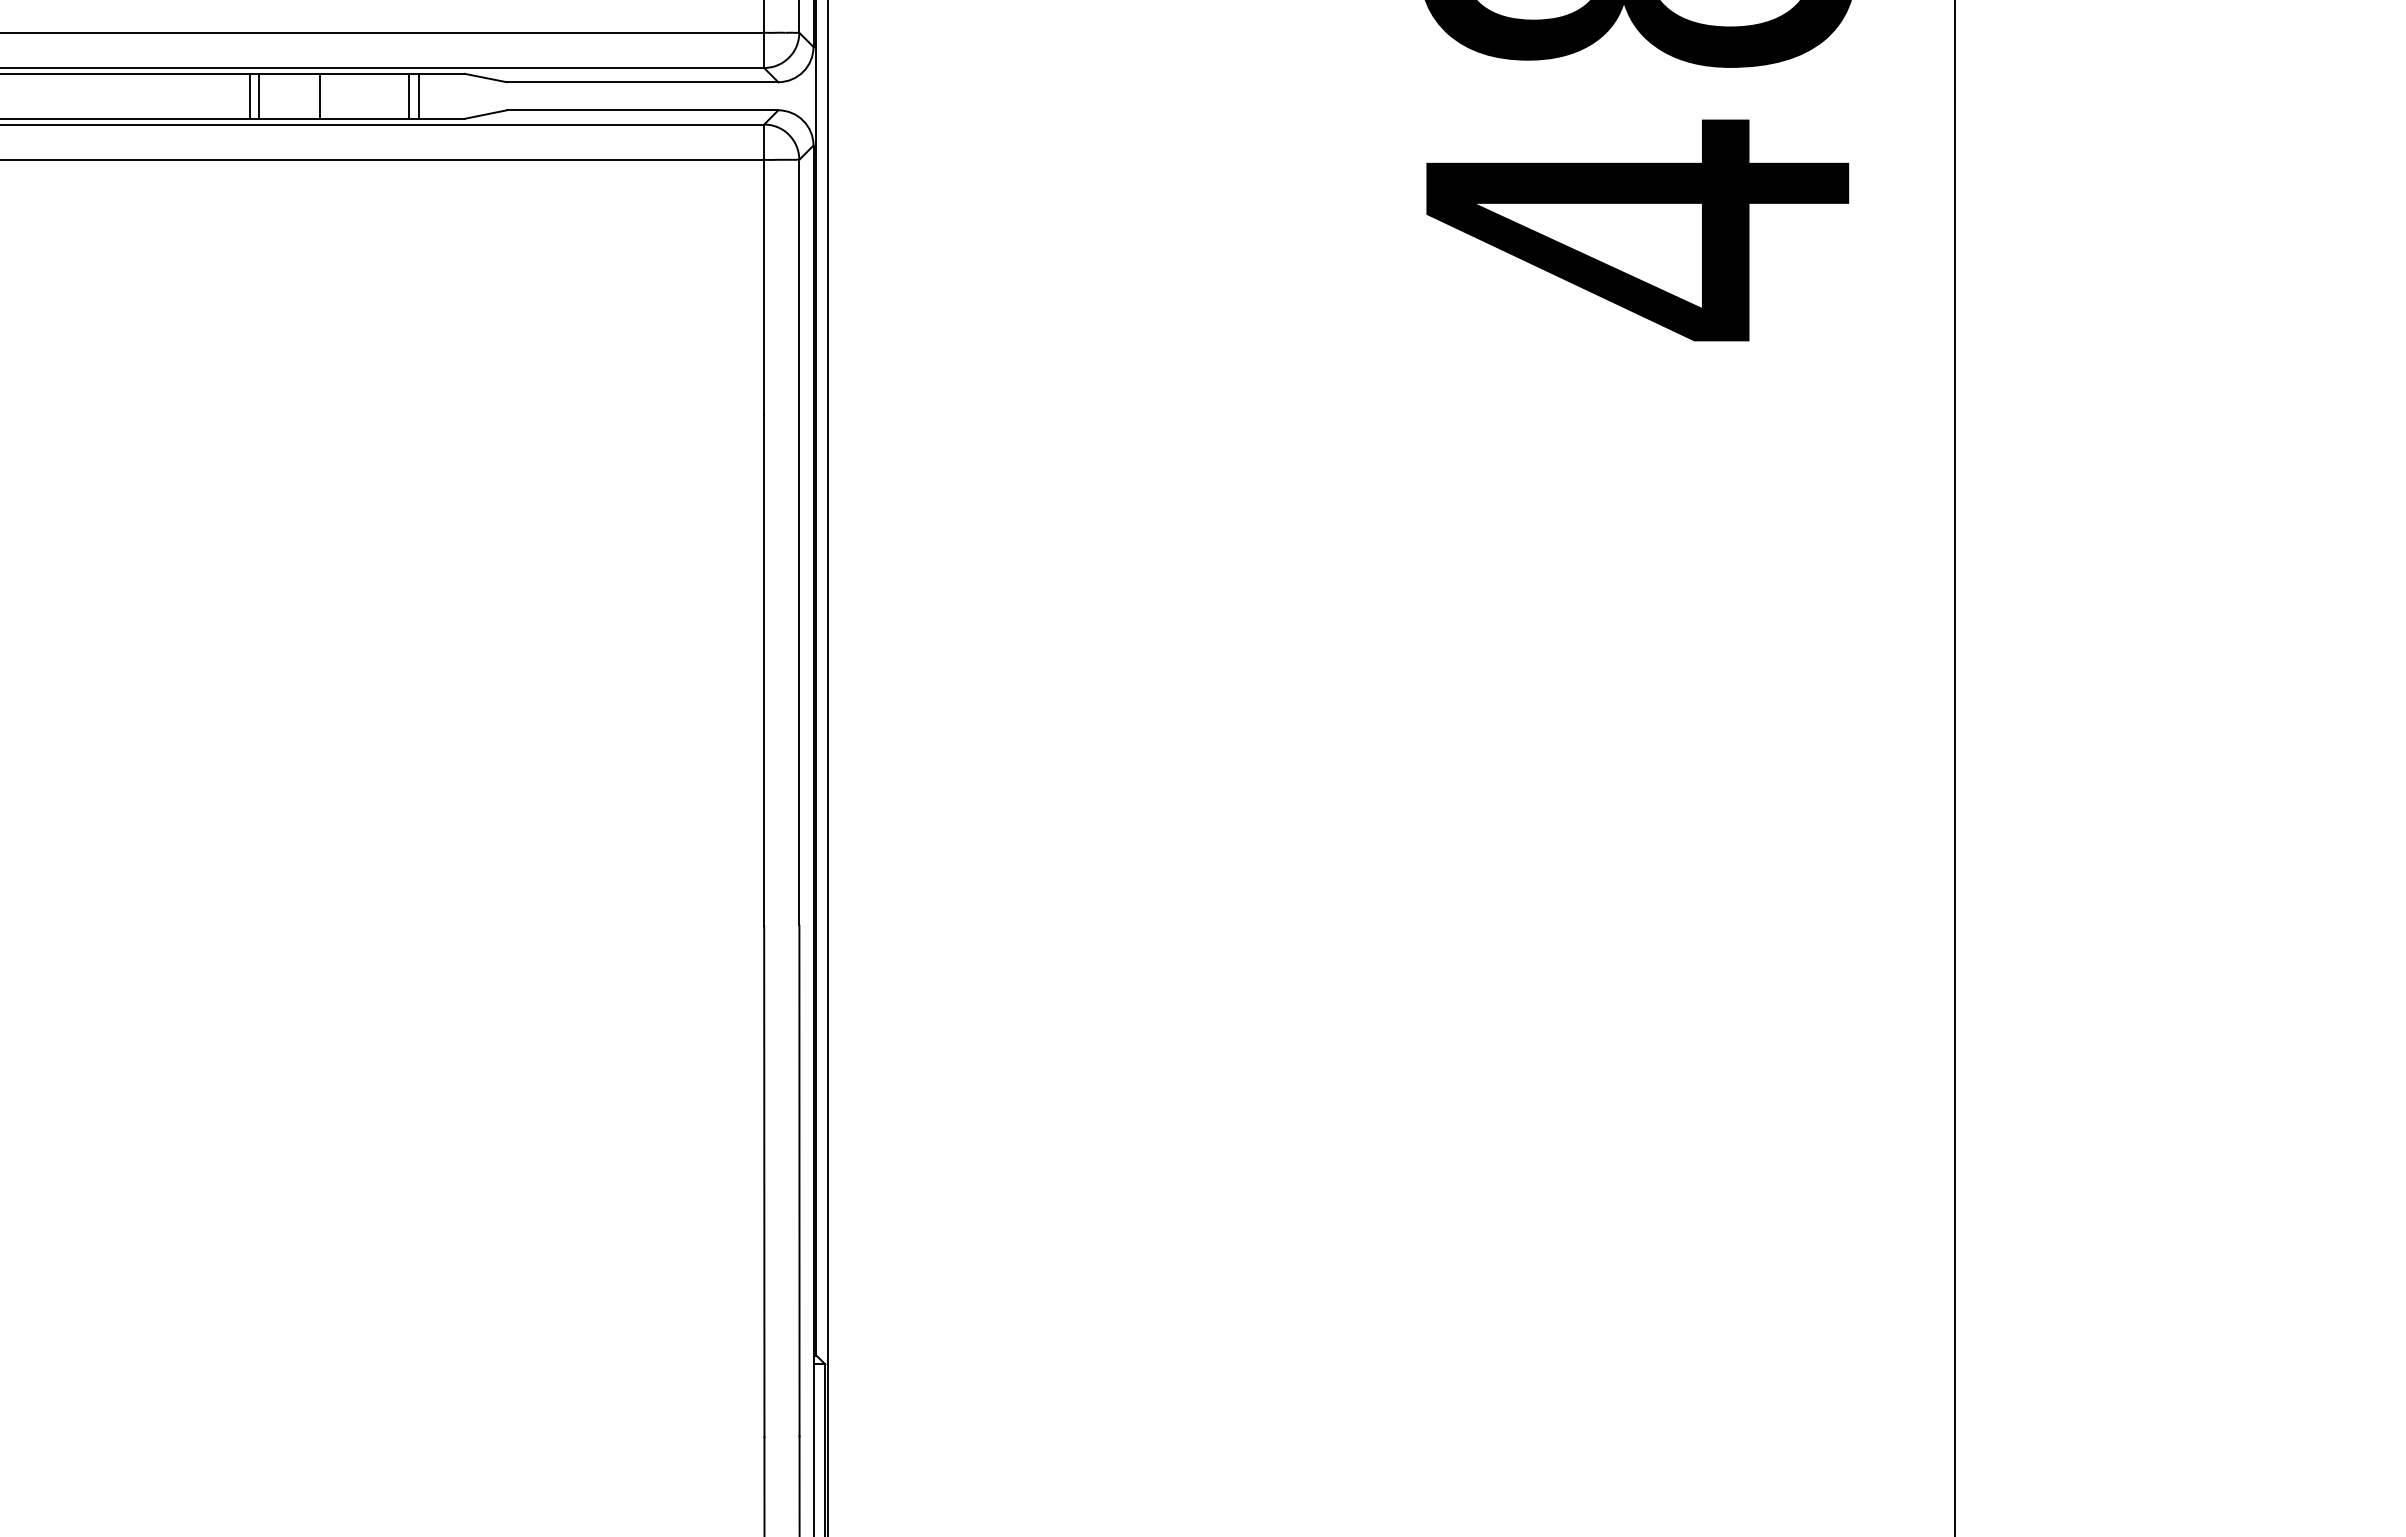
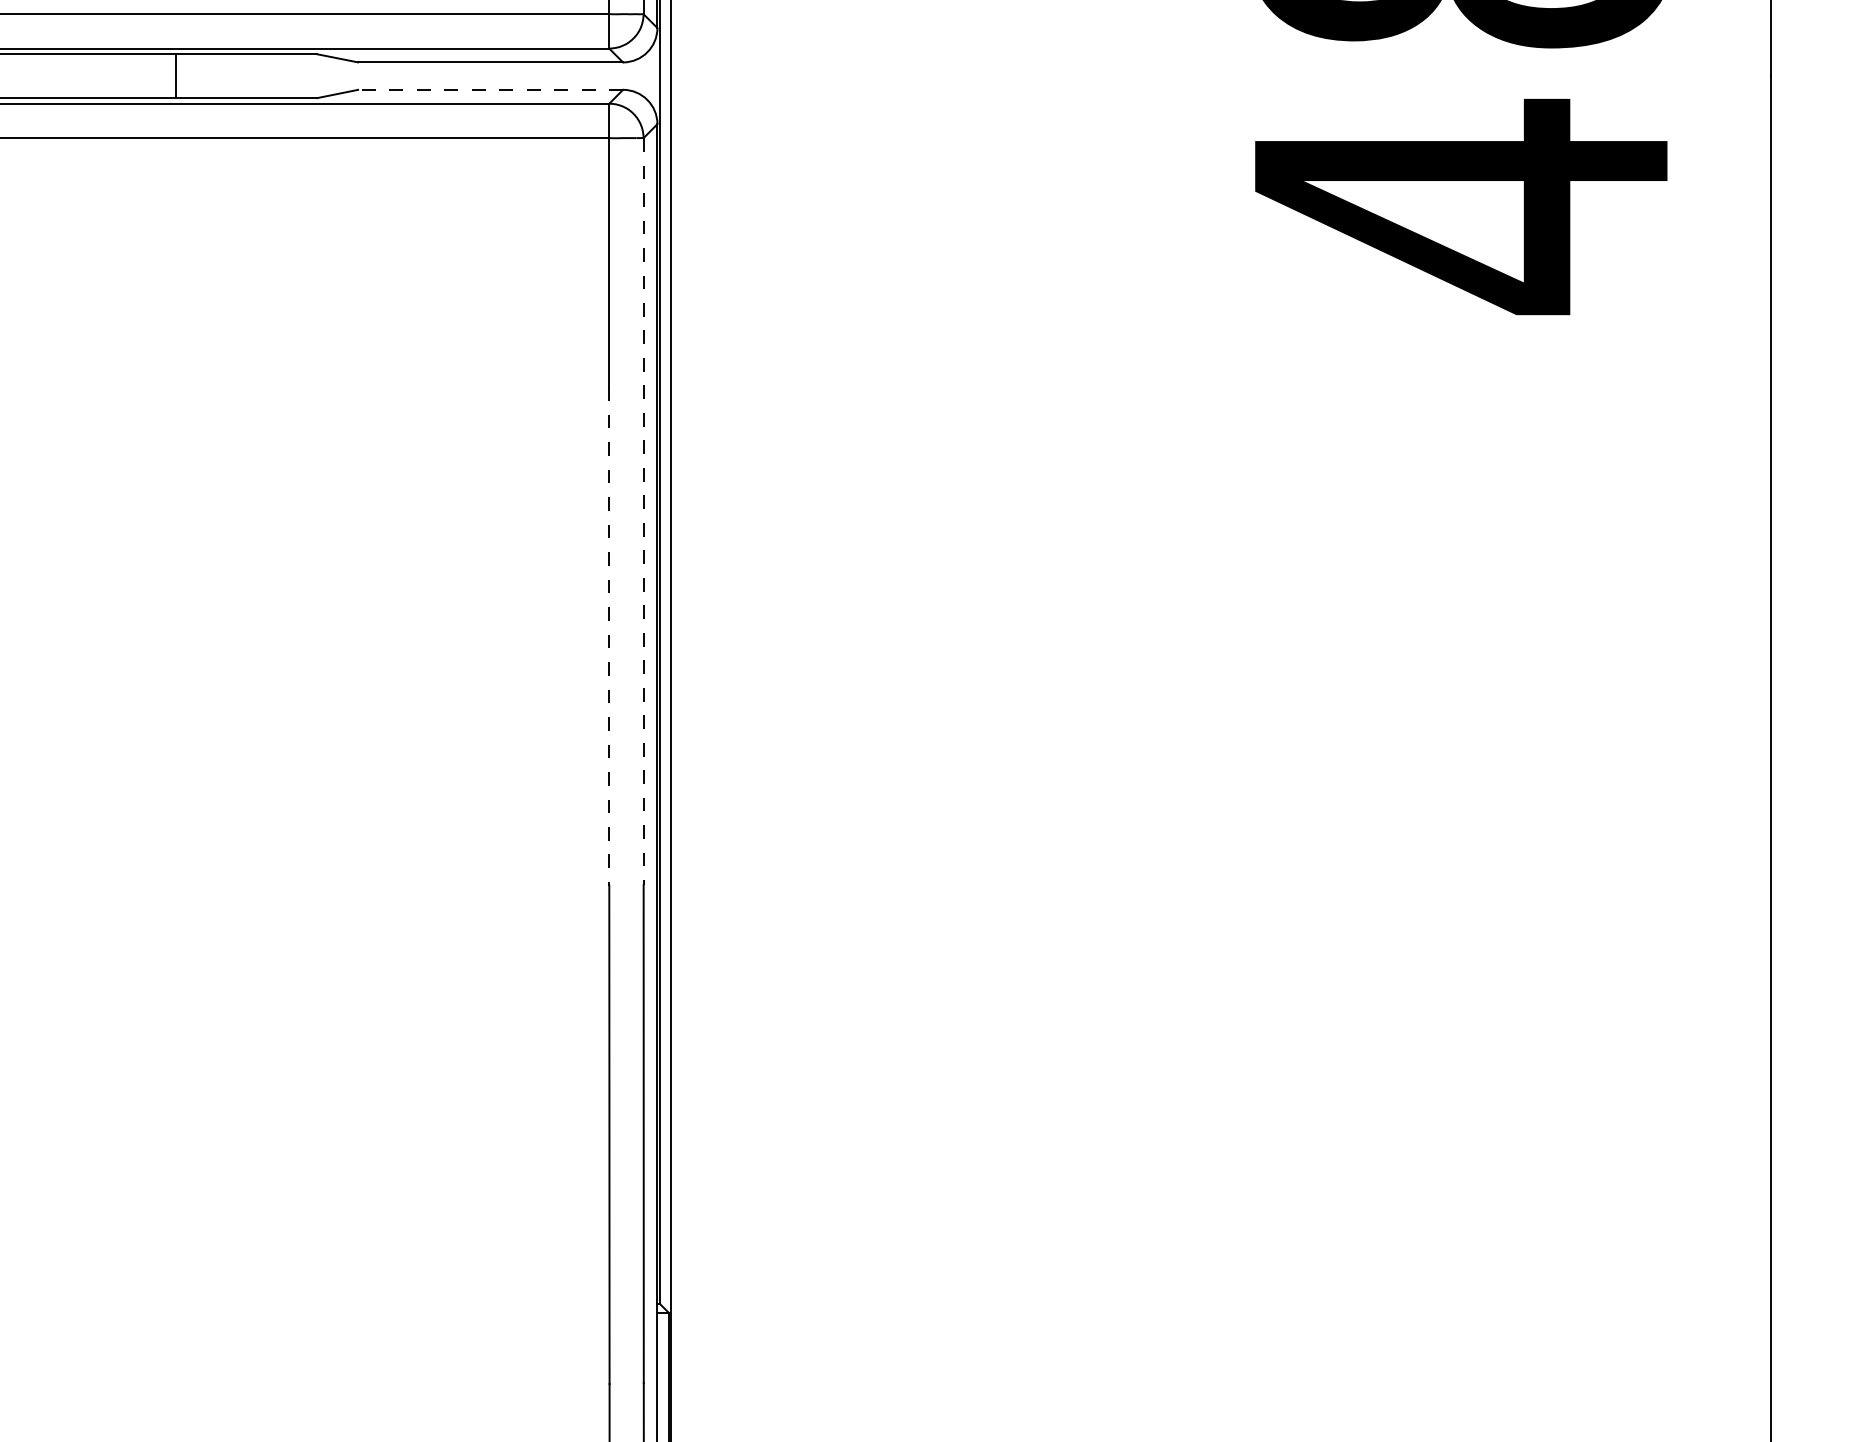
line: (249, 95) -> (107, 75), removed
line: (258, 95) -> (116, 75), removed
line: (408, 95) -> (262, 75), removed
line: (418, 95) -> (272, 75), removed
line: (642, 110) -> (490, 90), solid -> dashed
line: (799, 542) -> (643, 511), solid -> dashed
line: (764, 670) -> (609, 636), solid -> dashed

